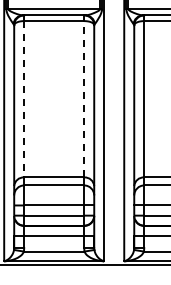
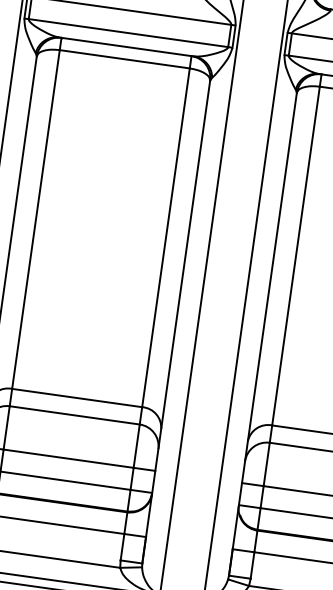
line: (84, 98) -> (166, 236), dashed -> solid
line: (24, 99) -> (36, 220), dashed -> solid

